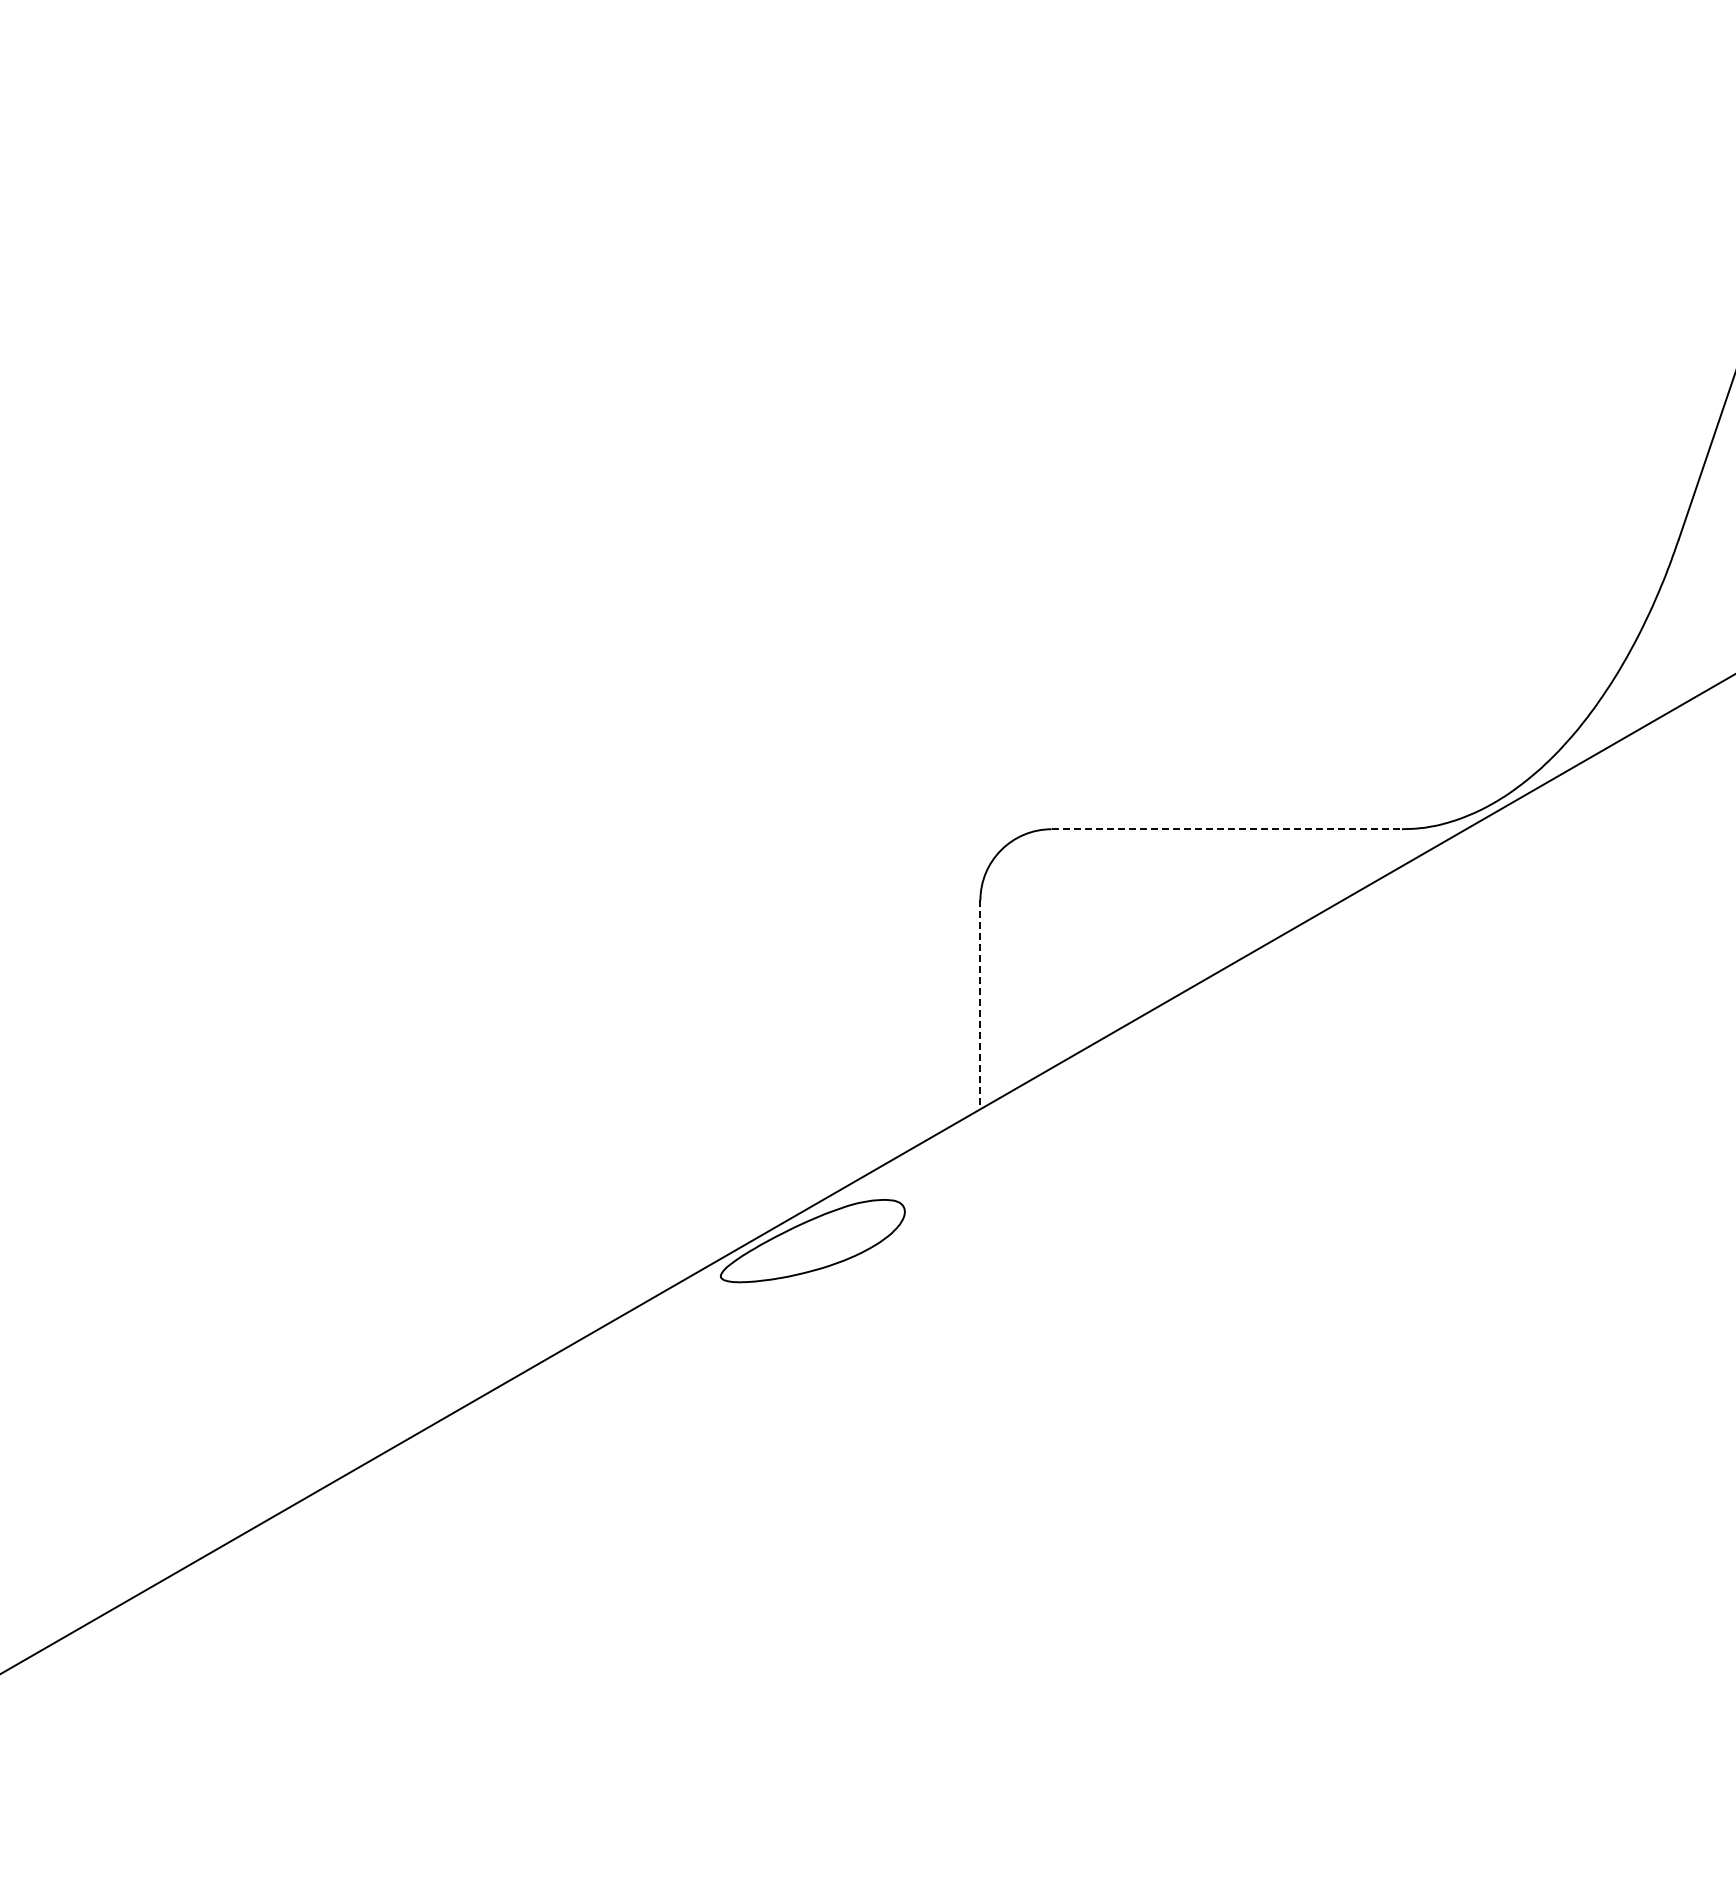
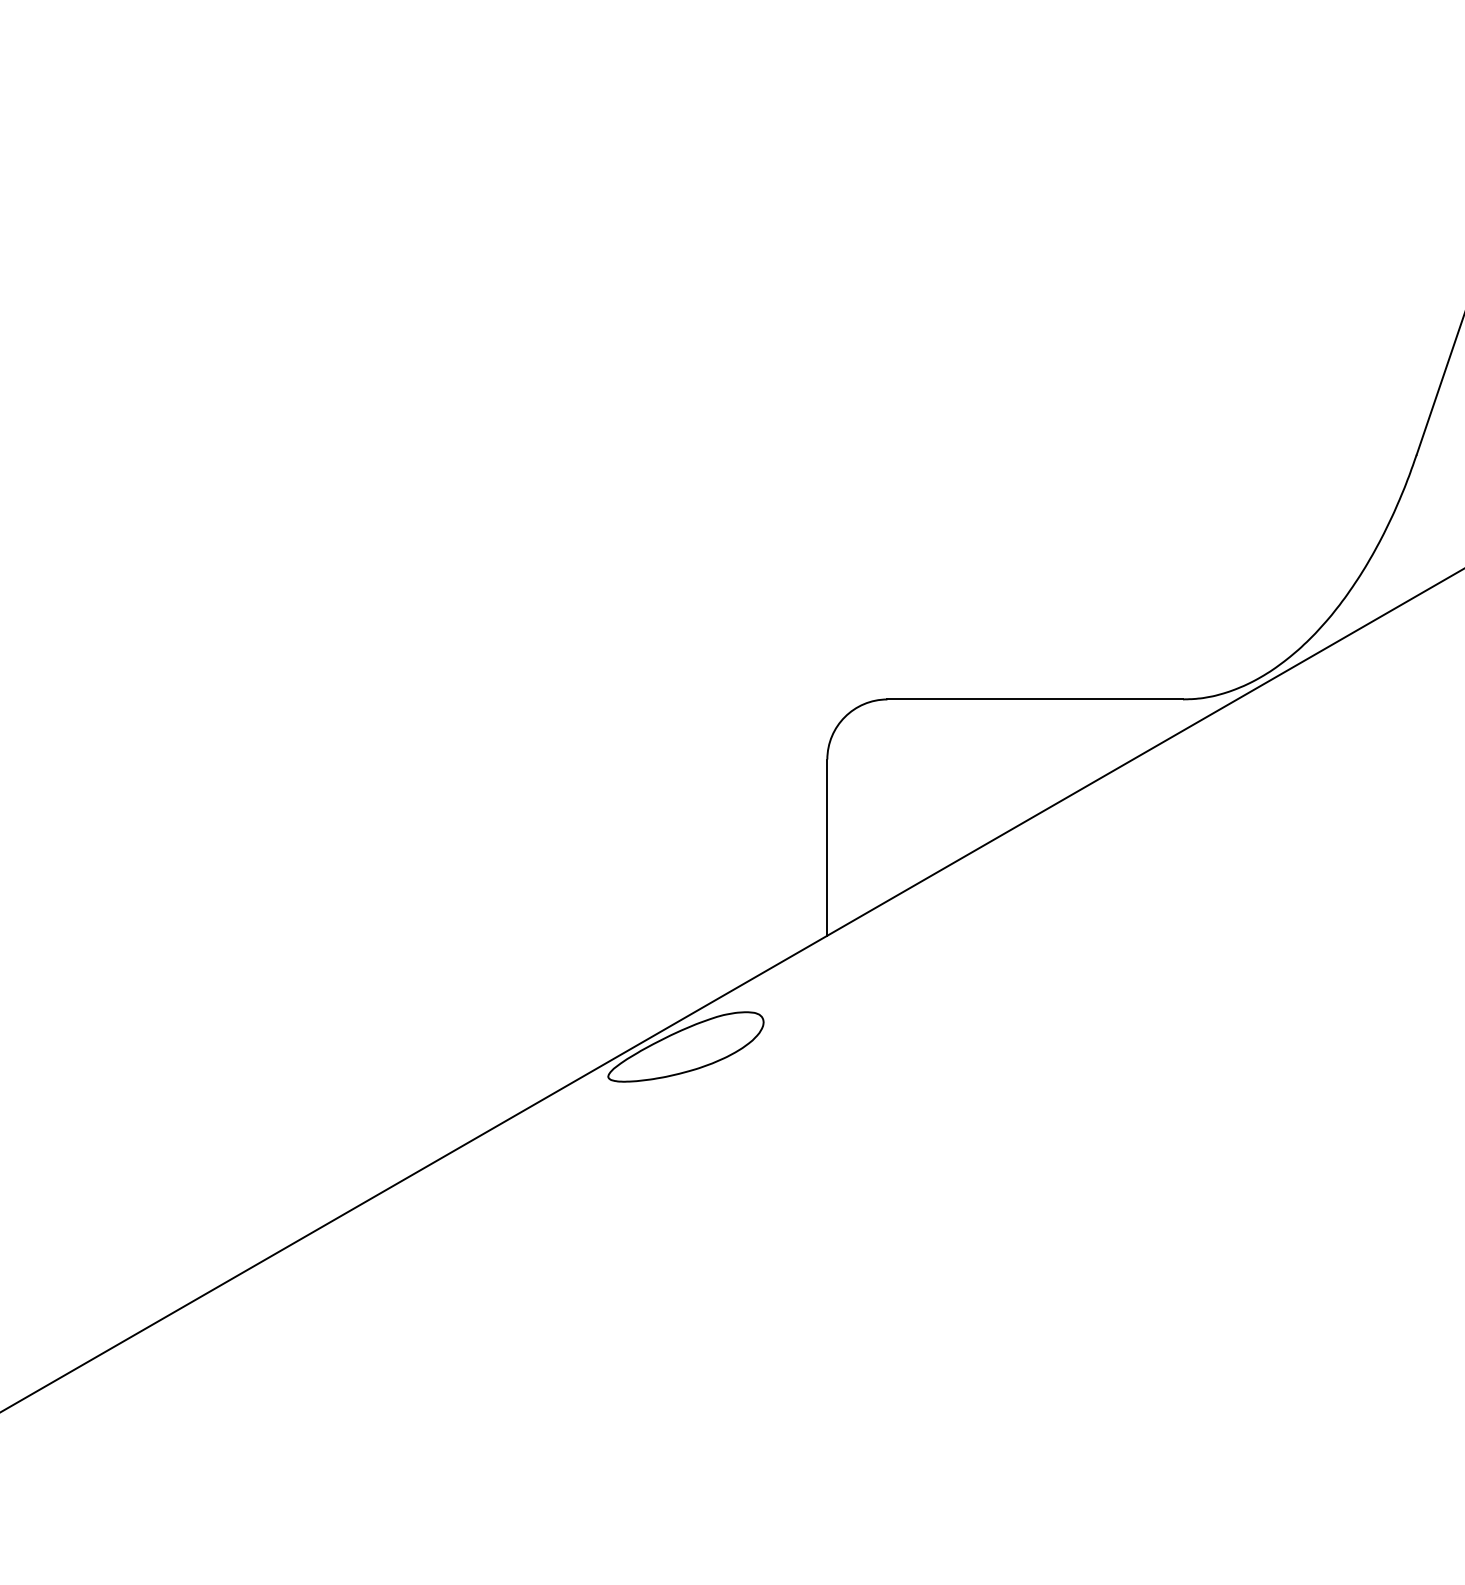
line: (1227, 829) -> (1035, 699), dashed -> solid
line: (980, 1005) -> (827, 848), dashed -> solid

